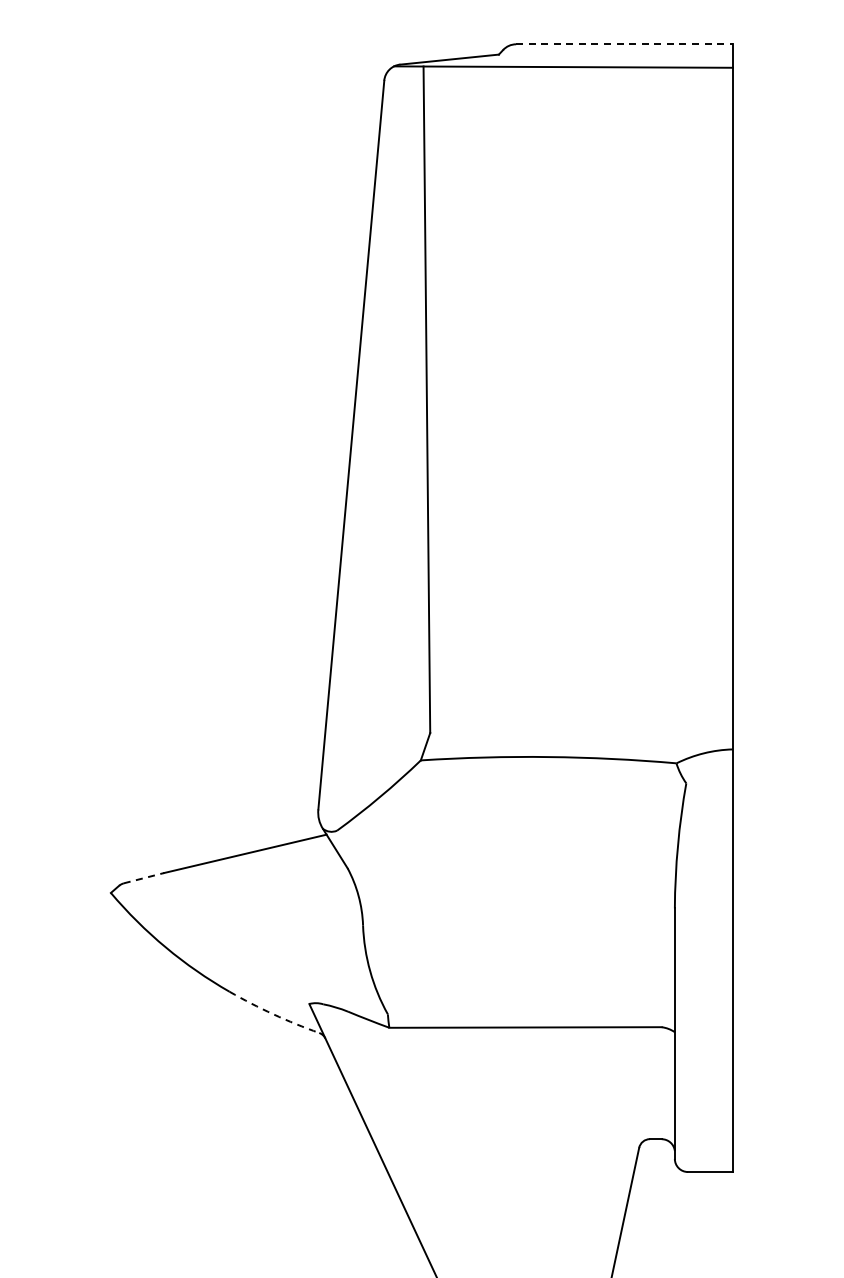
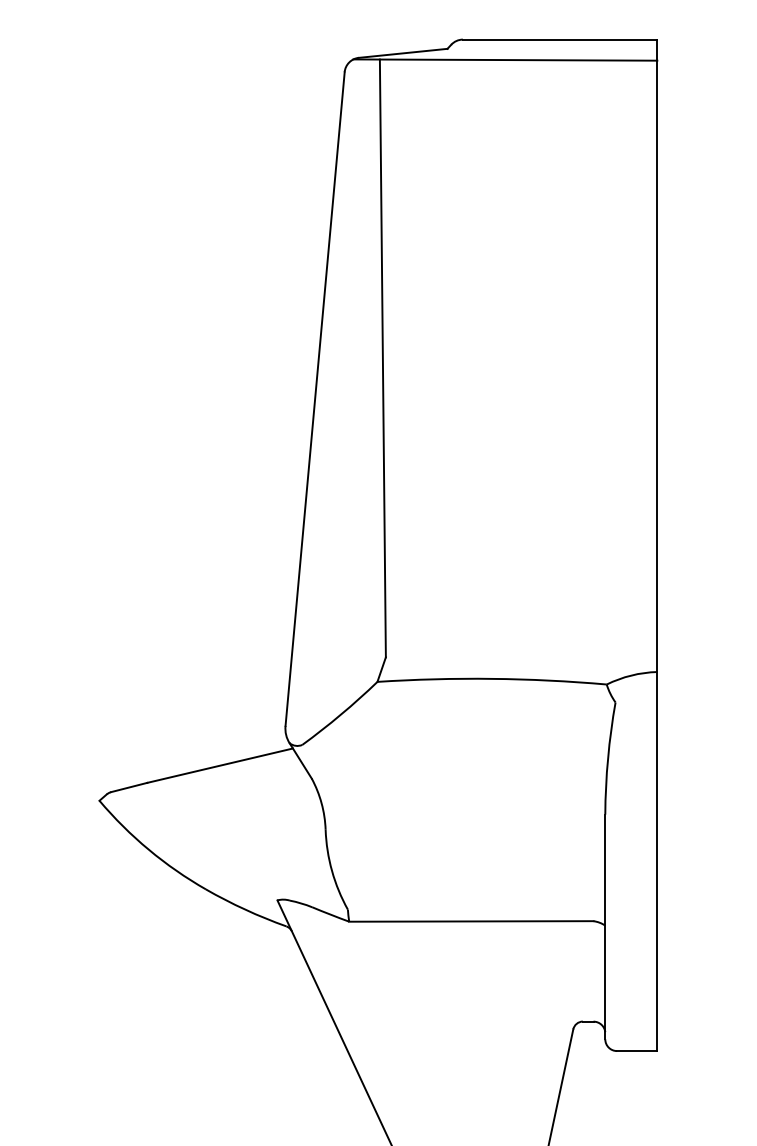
line: (624, 44) -> (560, 39), dashed -> solid
line: (143, 878) -> (128, 787), dashed -> solid
arc: (273, 1014) -> (245, 909), dashed -> solid

